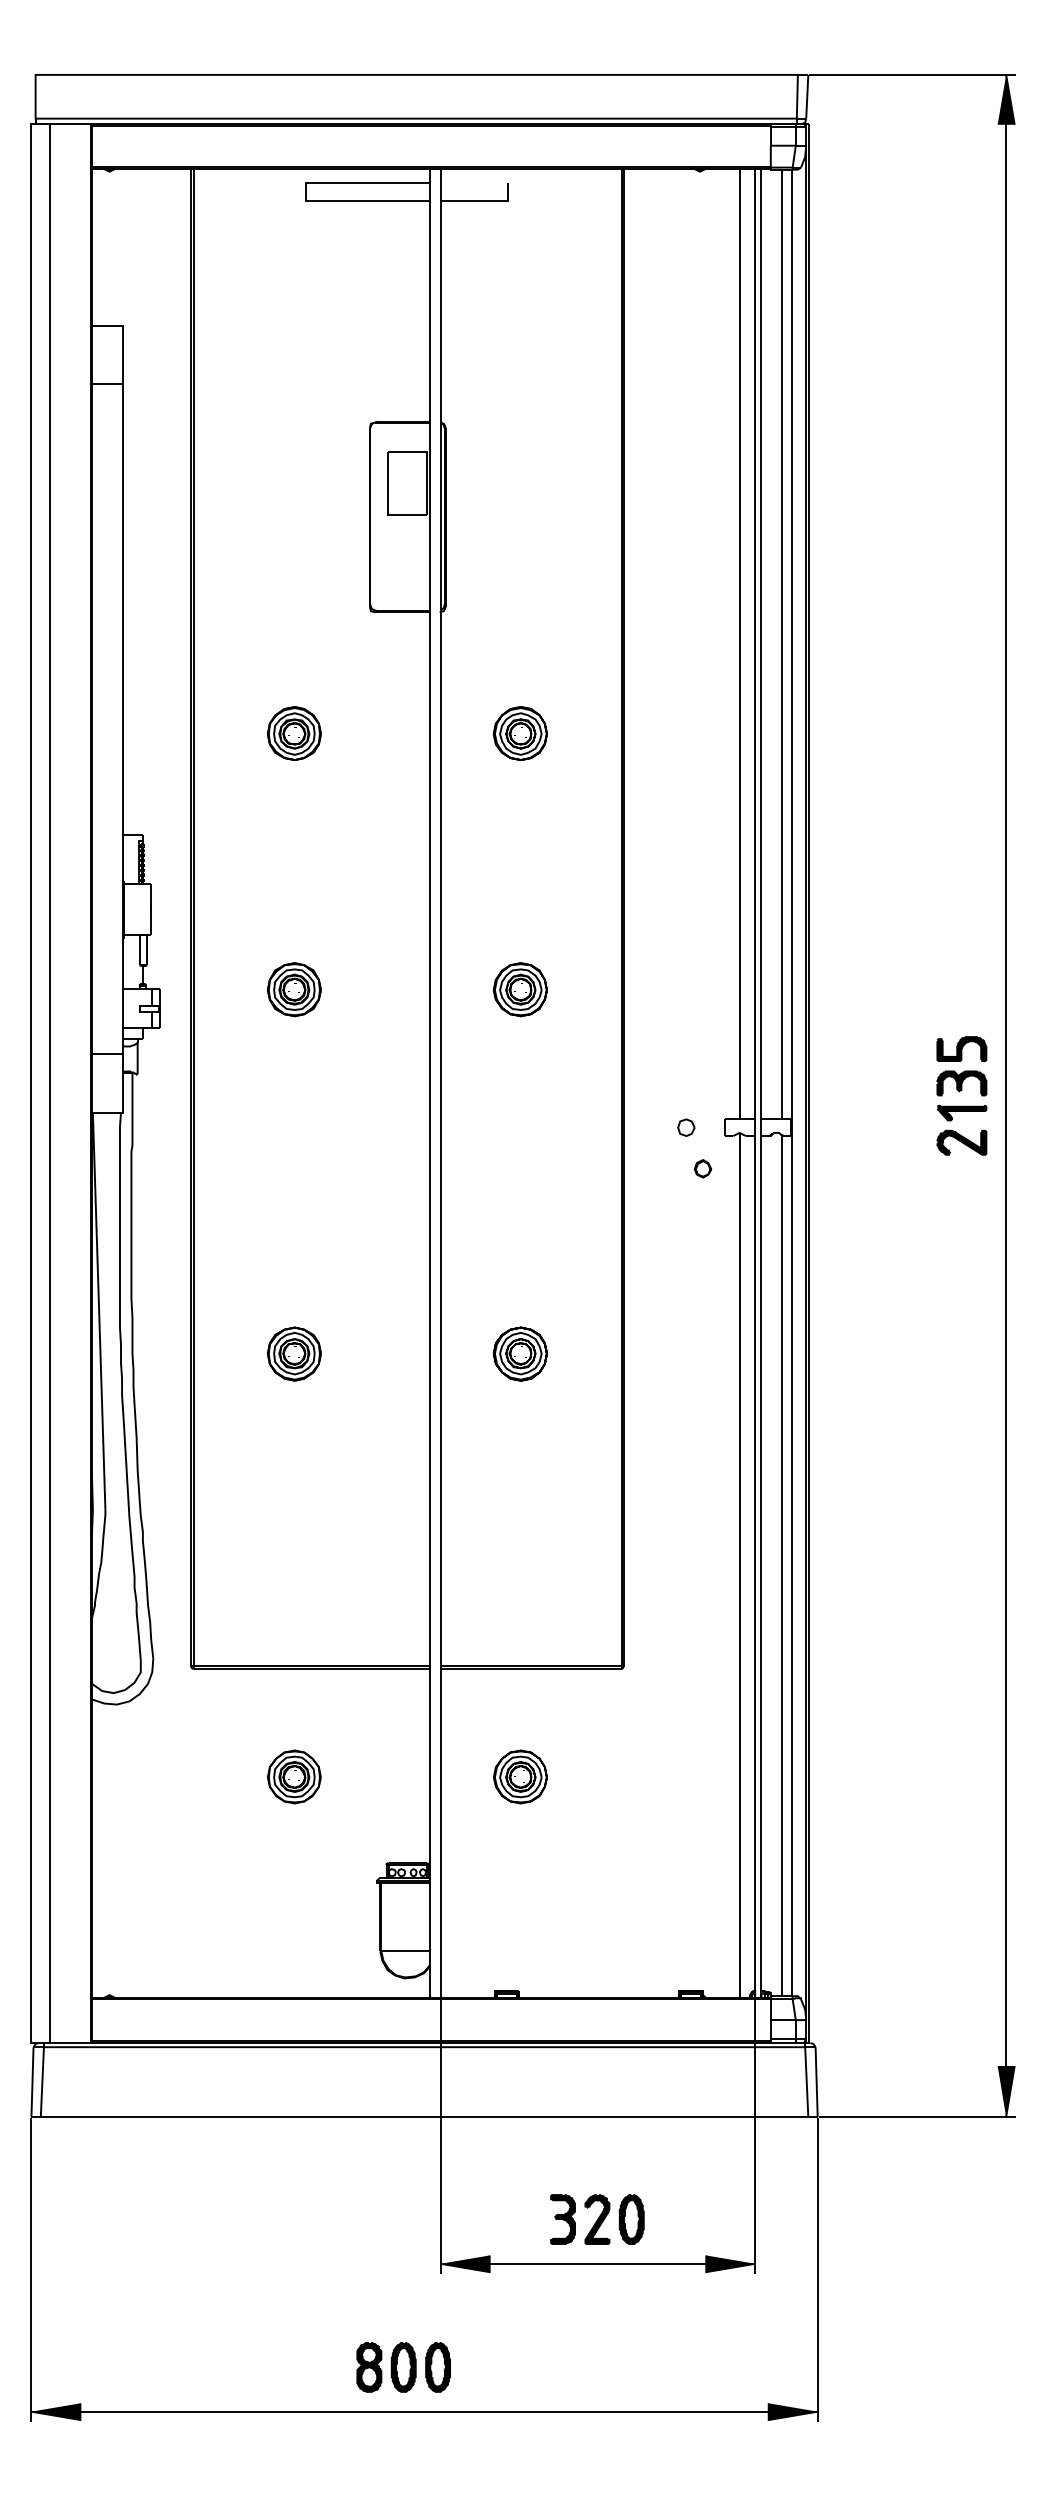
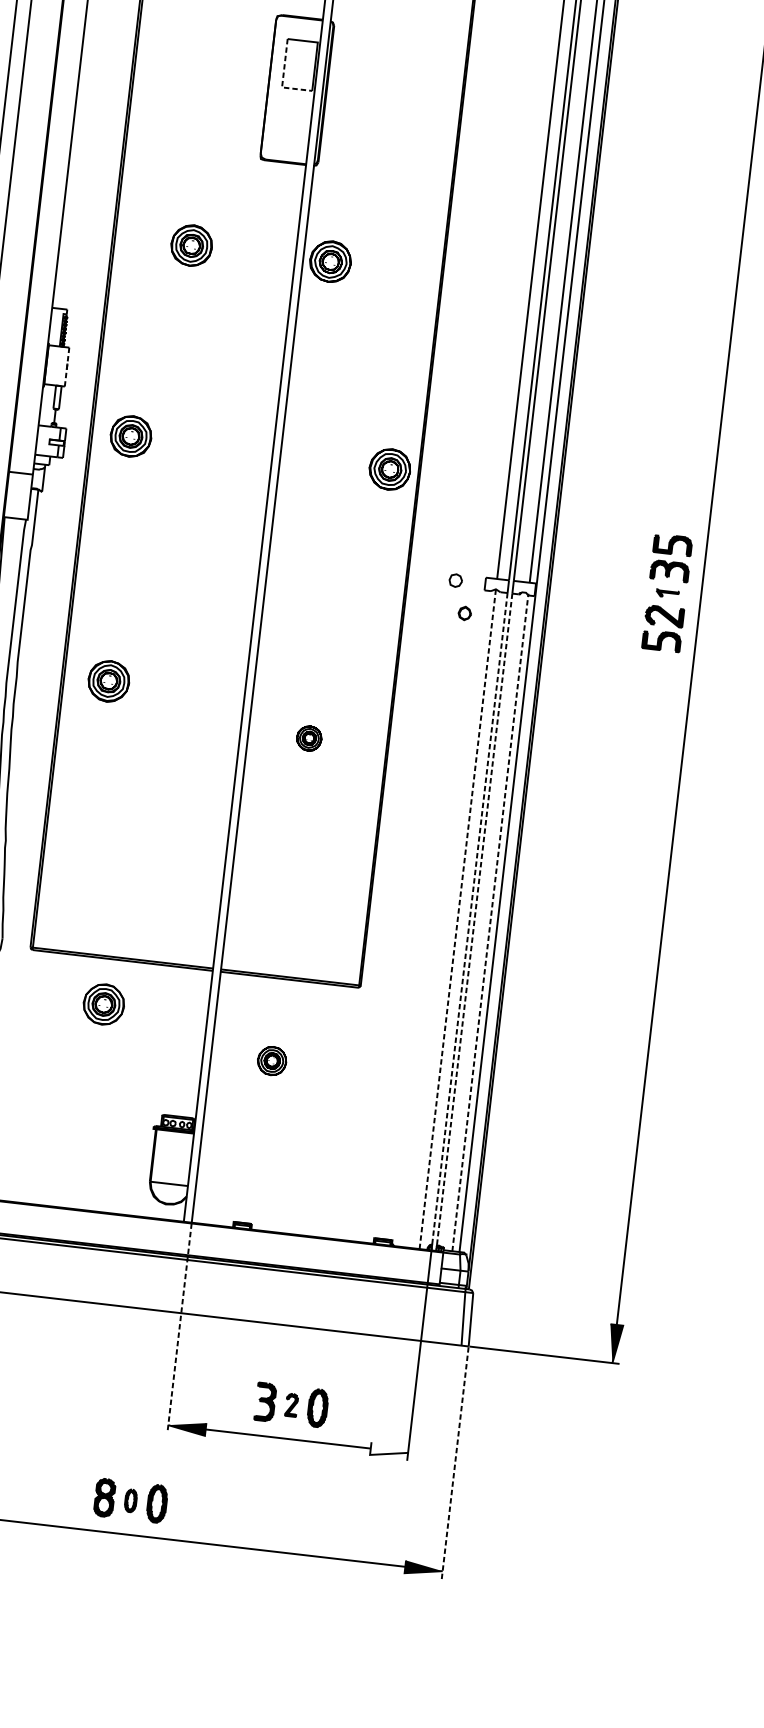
line: (387, 504) -> (282, 79), solid -> dashed
part: (520, 733) -> (330, 261), moved
line: (151, 909) -> (67, 367), solid -> dashed
part: (293, 989) -> (130, 436), moved
part: (519, 989) -> (389, 469), moved
part: (962, 1112) -> (667, 593), size x0.6
part: (961, 1174) -> (661, 640), added
part: (293, 1353) -> (108, 680), moved
part: (519, 1353) -> (308, 738), size x0.6
line: (739, 1565) -> (457, 919), solid -> dashed
line: (782, 1565) -> (490, 922), solid -> dashed
line: (755, 1567) -> (469, 922), solid -> dashed
line: (761, 1567) -> (474, 922), solid -> dashed
part: (294, 1776) -> (104, 1004), moved
part: (520, 1776) -> (272, 1060), size x0.7
line: (440, 2137) -> (179, 1328), solid -> dashed
part: (597, 2219) -> (291, 1405), size x0.6
fill: (730, 2263) -> (389, 1450), removed
line: (817, 2270) -> (455, 1463), solid -> dashed
part: (403, 2367) -> (130, 1500), size x0.6

